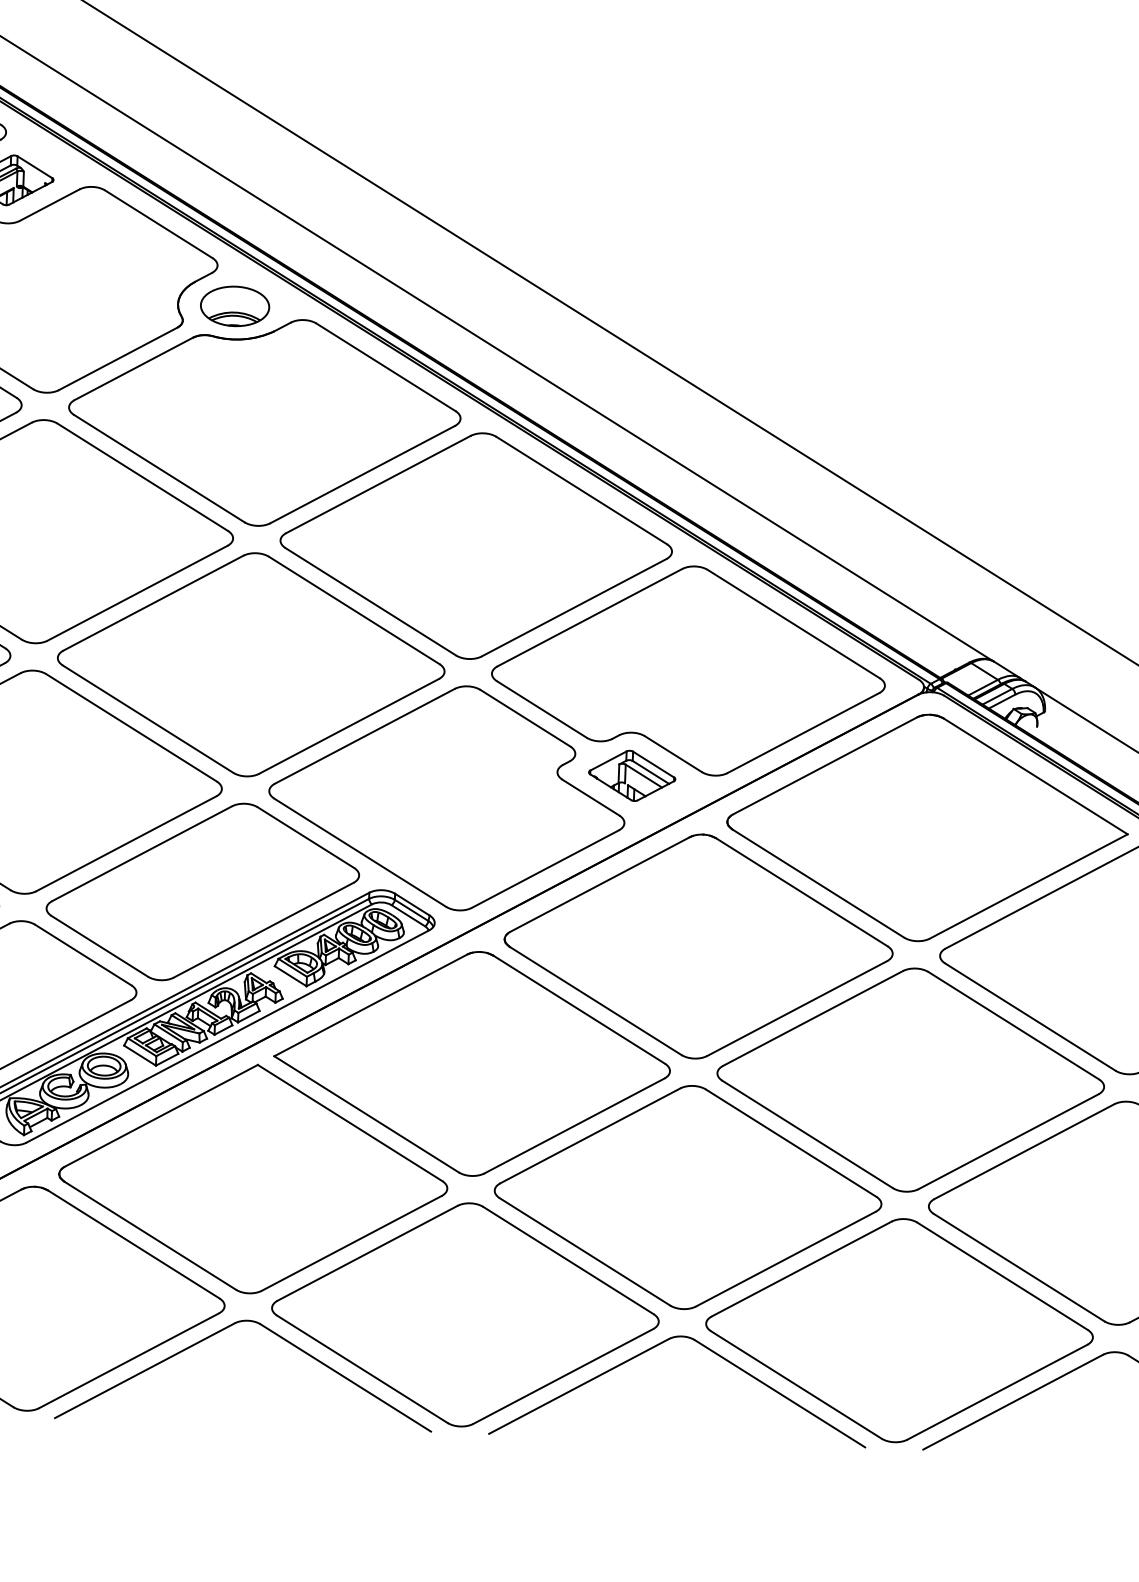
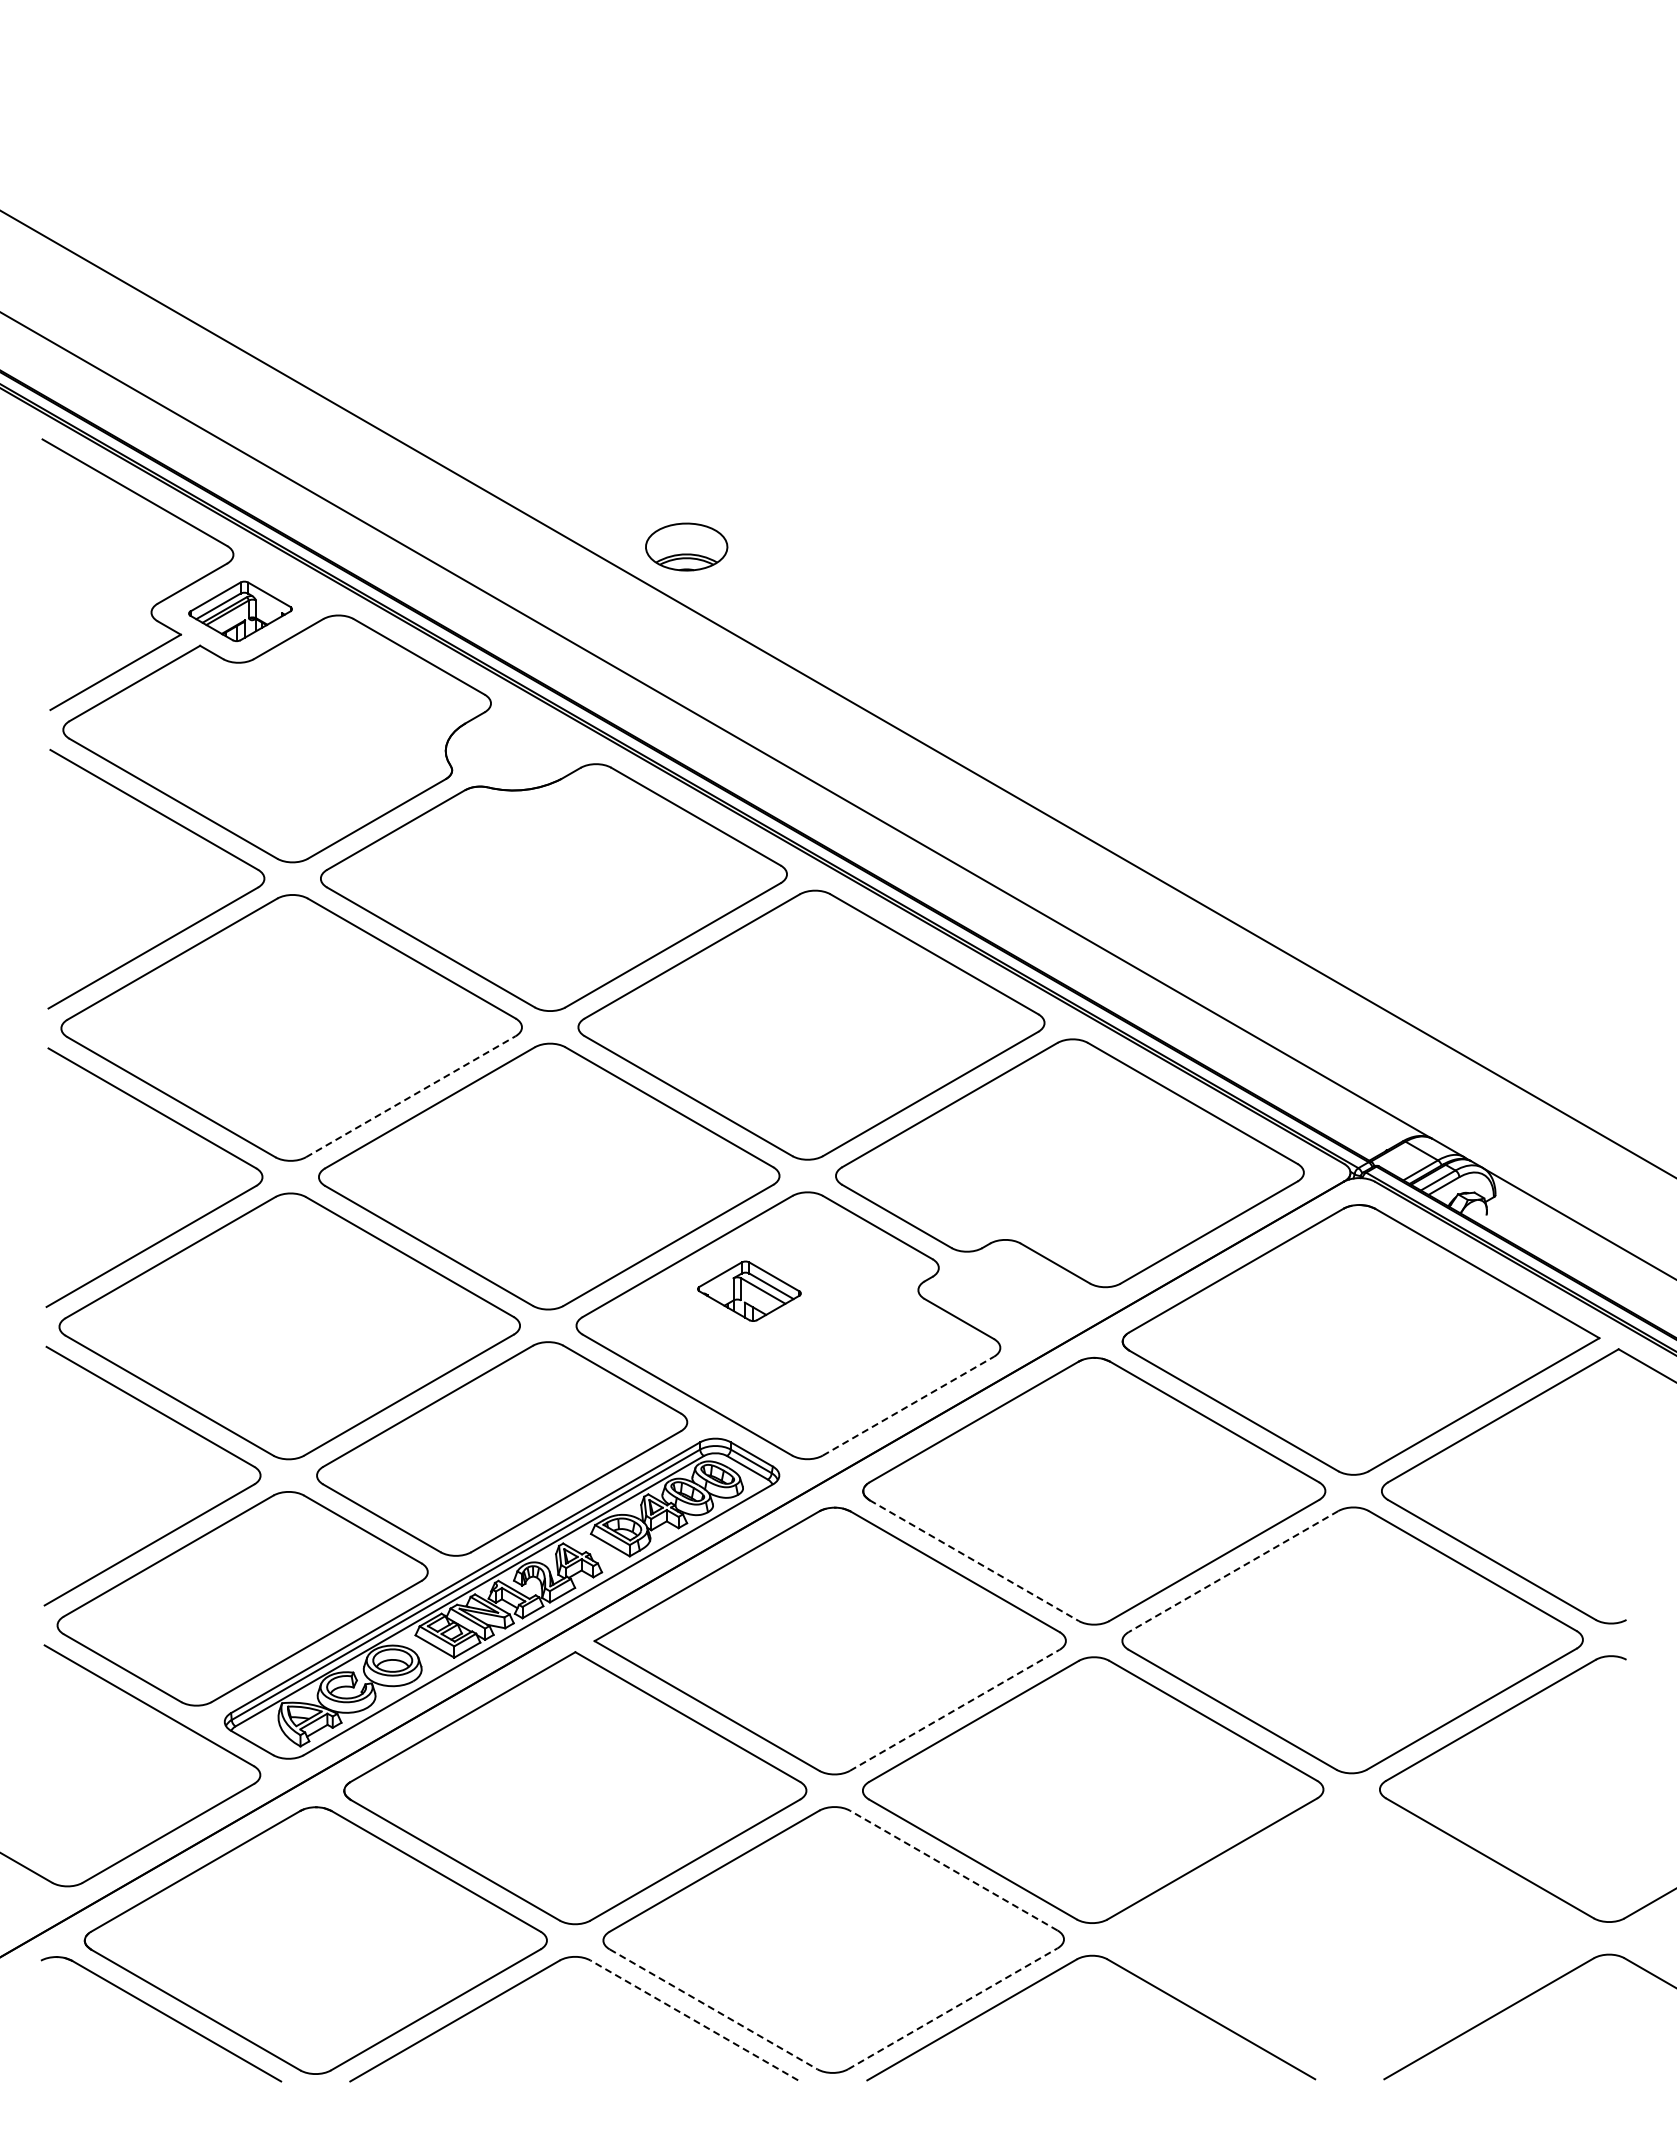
part: (234, 305) -> (686, 546), moved
line: (137, 593) -> (410, 1096), solid -> dashed
part: (632, 775) -> (749, 1290), moved
line: (545, 869) -> (908, 1406), solid -> dashed
line: (595, 1000) -> (974, 1560), solid -> dashed
line: (812, 1018) -> (1233, 1571), solid -> dashed
line: (574, 1126) -> (954, 1710), solid -> dashed
line: (568, 1260) -> (953, 1870), solid -> dashed
part: (899, 1330) -> (1350, 1938), removed
line: (362, 1369) -> (713, 2009), solid -> dashed
line: (562, 1376) -> (952, 2008), solid -> dashed
line: (345, 1378) -> (694, 2020), solid -> dashed

